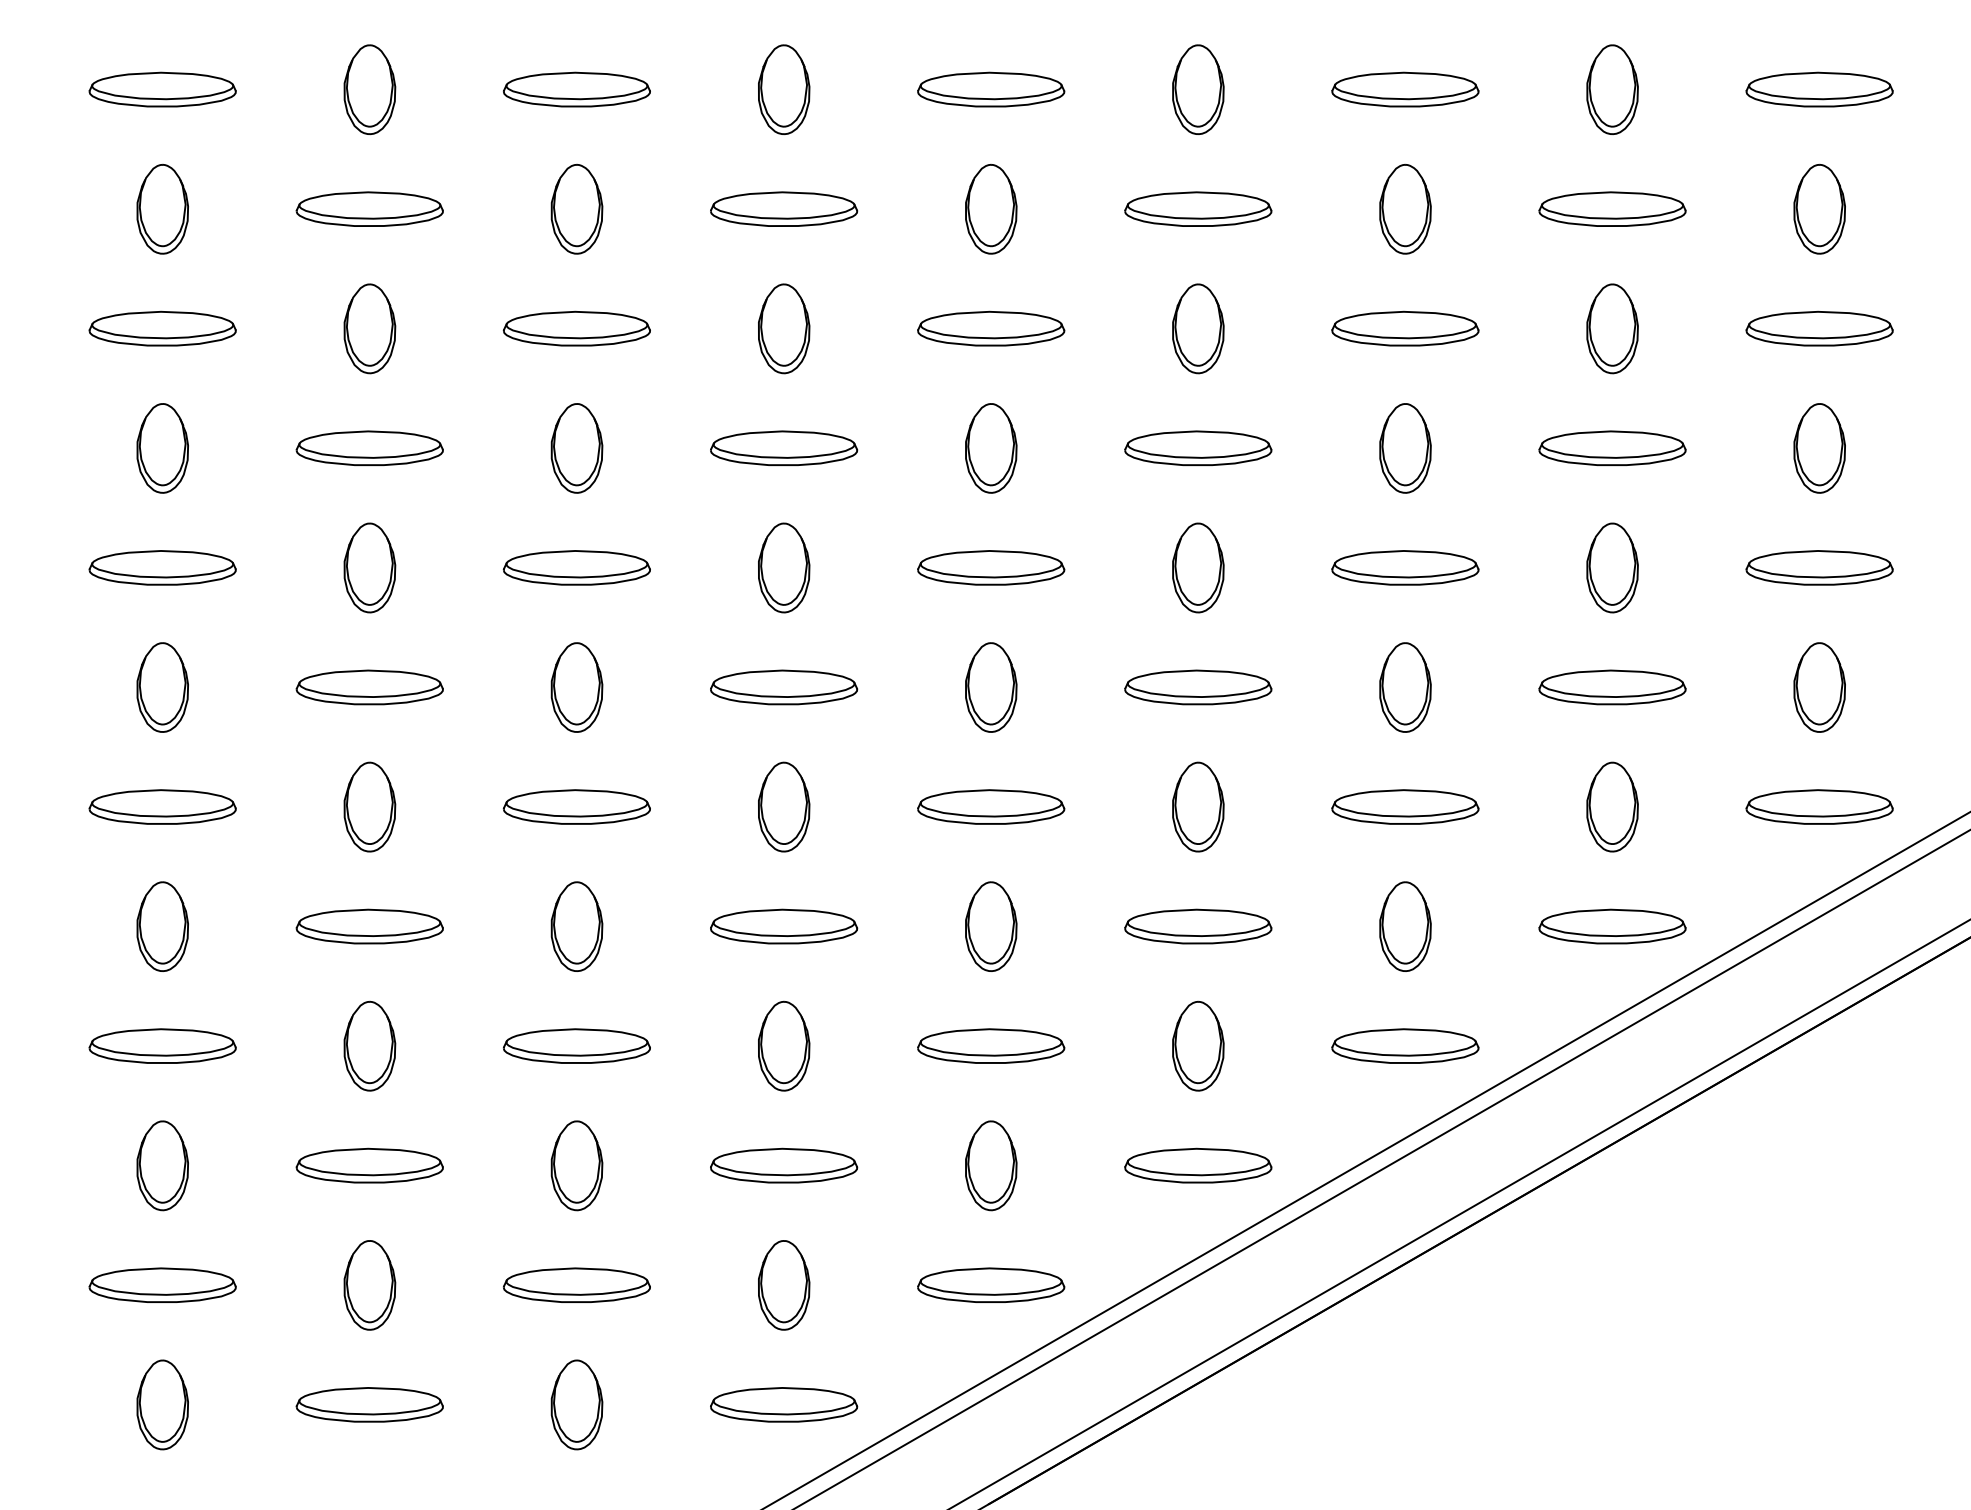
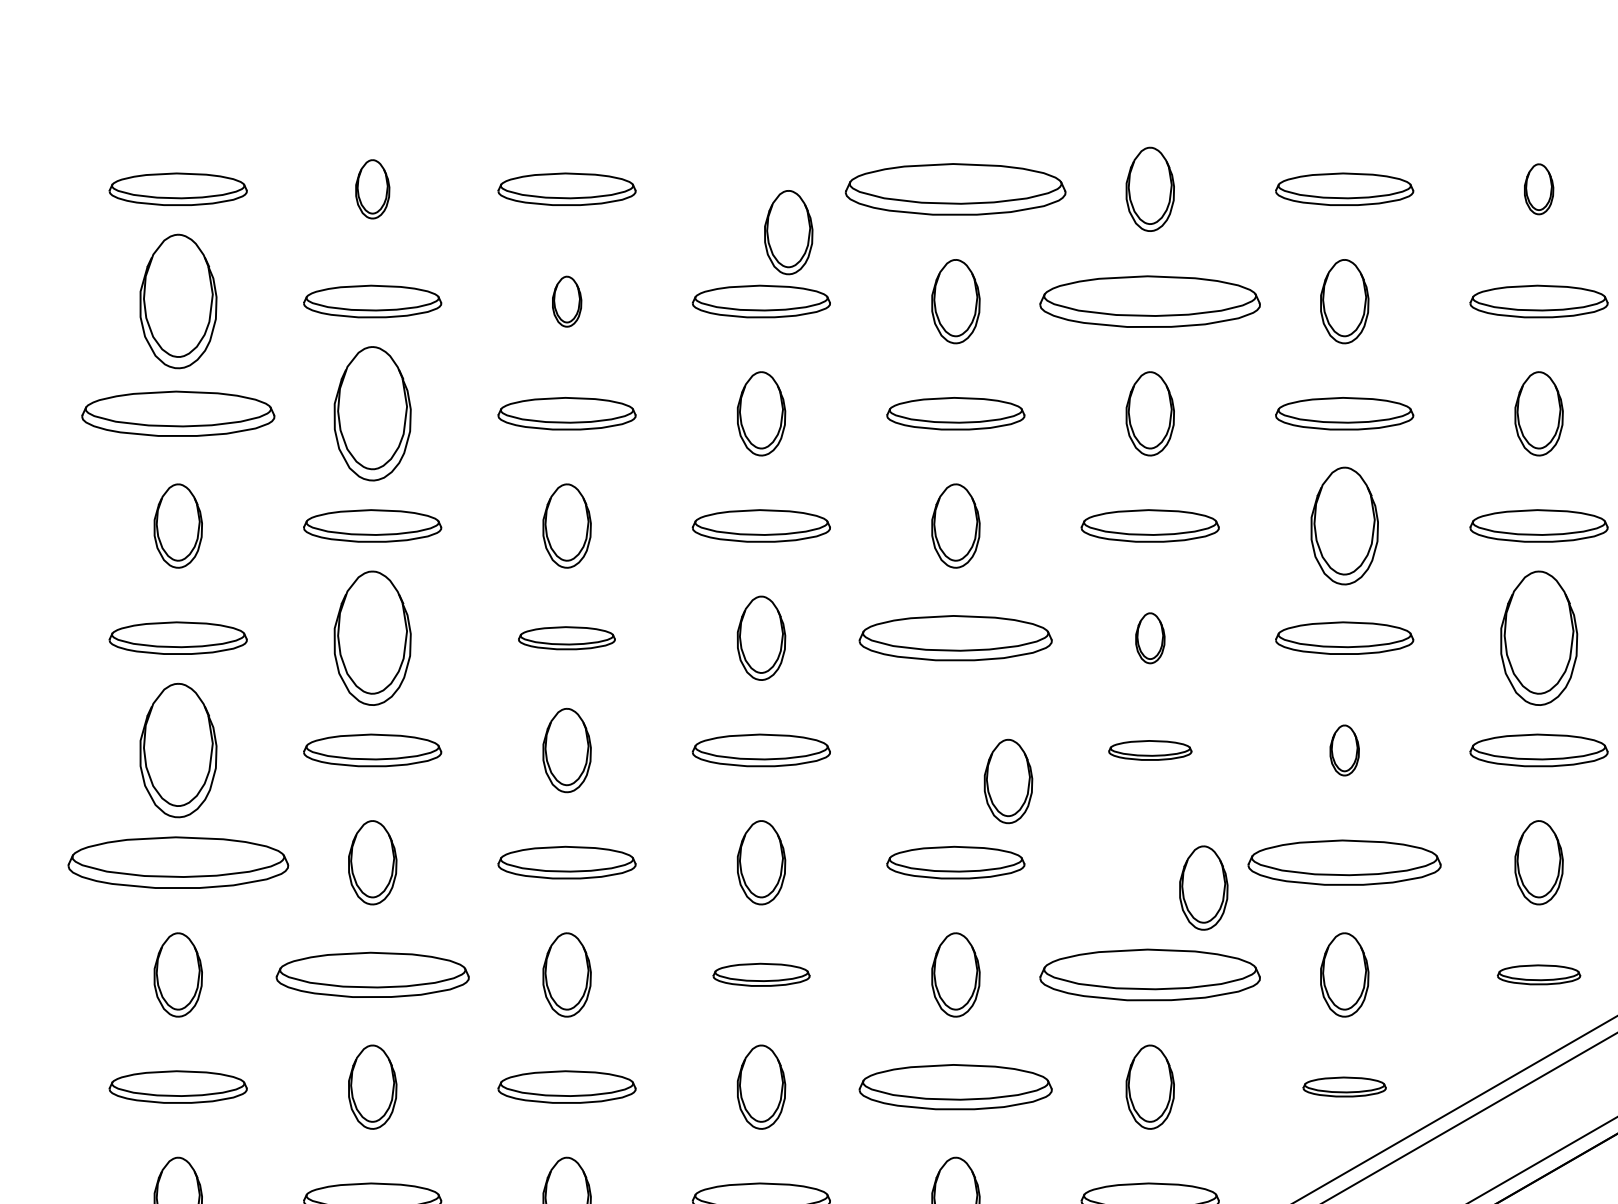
part: (369, 89) -> (372, 189), size x0.7
part: (784, 89) -> (789, 232), moved
part: (991, 89) -> (956, 189), size x1.6
part: (1612, 89) -> (1539, 189), size x0.6
part: (1198, 208) -> (1150, 300), size x1.6
part: (162, 209) -> (178, 301), size x1.6
part: (576, 209) -> (566, 301), size x0.6
part: (162, 328) -> (178, 413), size x1.4
part: (369, 328) -> (372, 413), size x1.6
part: (1405, 448) -> (1344, 526), size x1.4
part: (369, 567) -> (372, 637), size x1.6
part: (576, 567) -> (566, 637), size x0.7
part: (991, 567) -> (956, 637), size x1.4
part: (1198, 567) -> (1150, 637), size x0.6
part: (1612, 567) -> (1539, 637), size x1.6
part: (162, 687) -> (178, 750), size x1.6
part: (991, 687) -> (1008, 781), moved
part: (1198, 687) -> (1150, 750), size x0.6
part: (1405, 687) -> (1344, 750), size x0.6
part: (162, 806) -> (178, 862), size x1.6
part: (1198, 806) -> (1203, 887), moved
part: (1405, 806) -> (1344, 862), size x1.4
part: (369, 926) -> (372, 974), size x1.4
part: (784, 926) -> (761, 974), size x0.7
part: (1198, 926) -> (1150, 974), size x1.6
part: (1612, 926) -> (1539, 974), size x0.6
part: (991, 1045) -> (956, 1086), size x1.4
part: (1405, 1045) -> (1344, 1086), size x0.6

